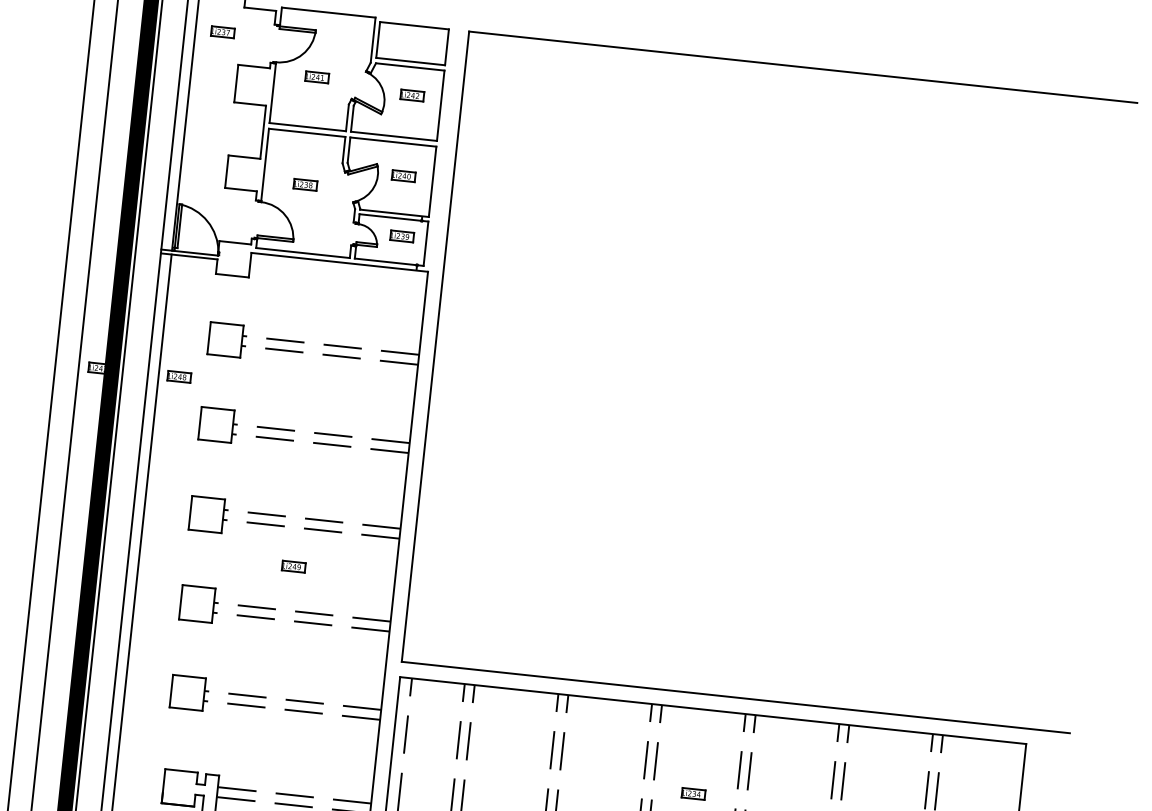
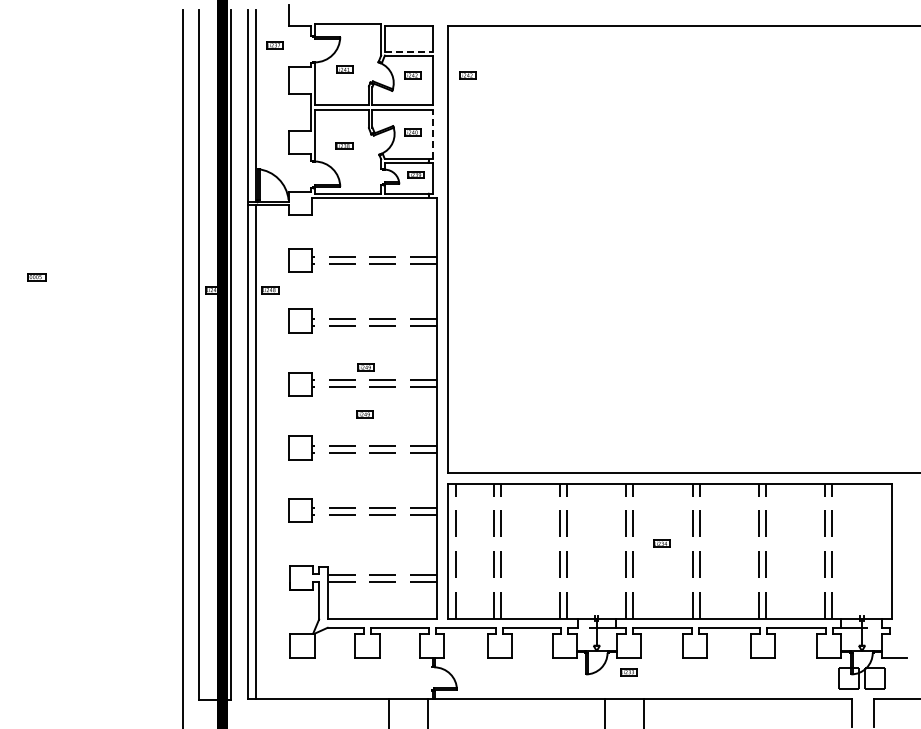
line: (411, 61) -> (409, 51), solid -> dashed
part: (489, 103) -> (467, 75), added
line: (432, 181) -> (433, 134), solid -> dashed
part: (301, 500) -> (365, 367), added

